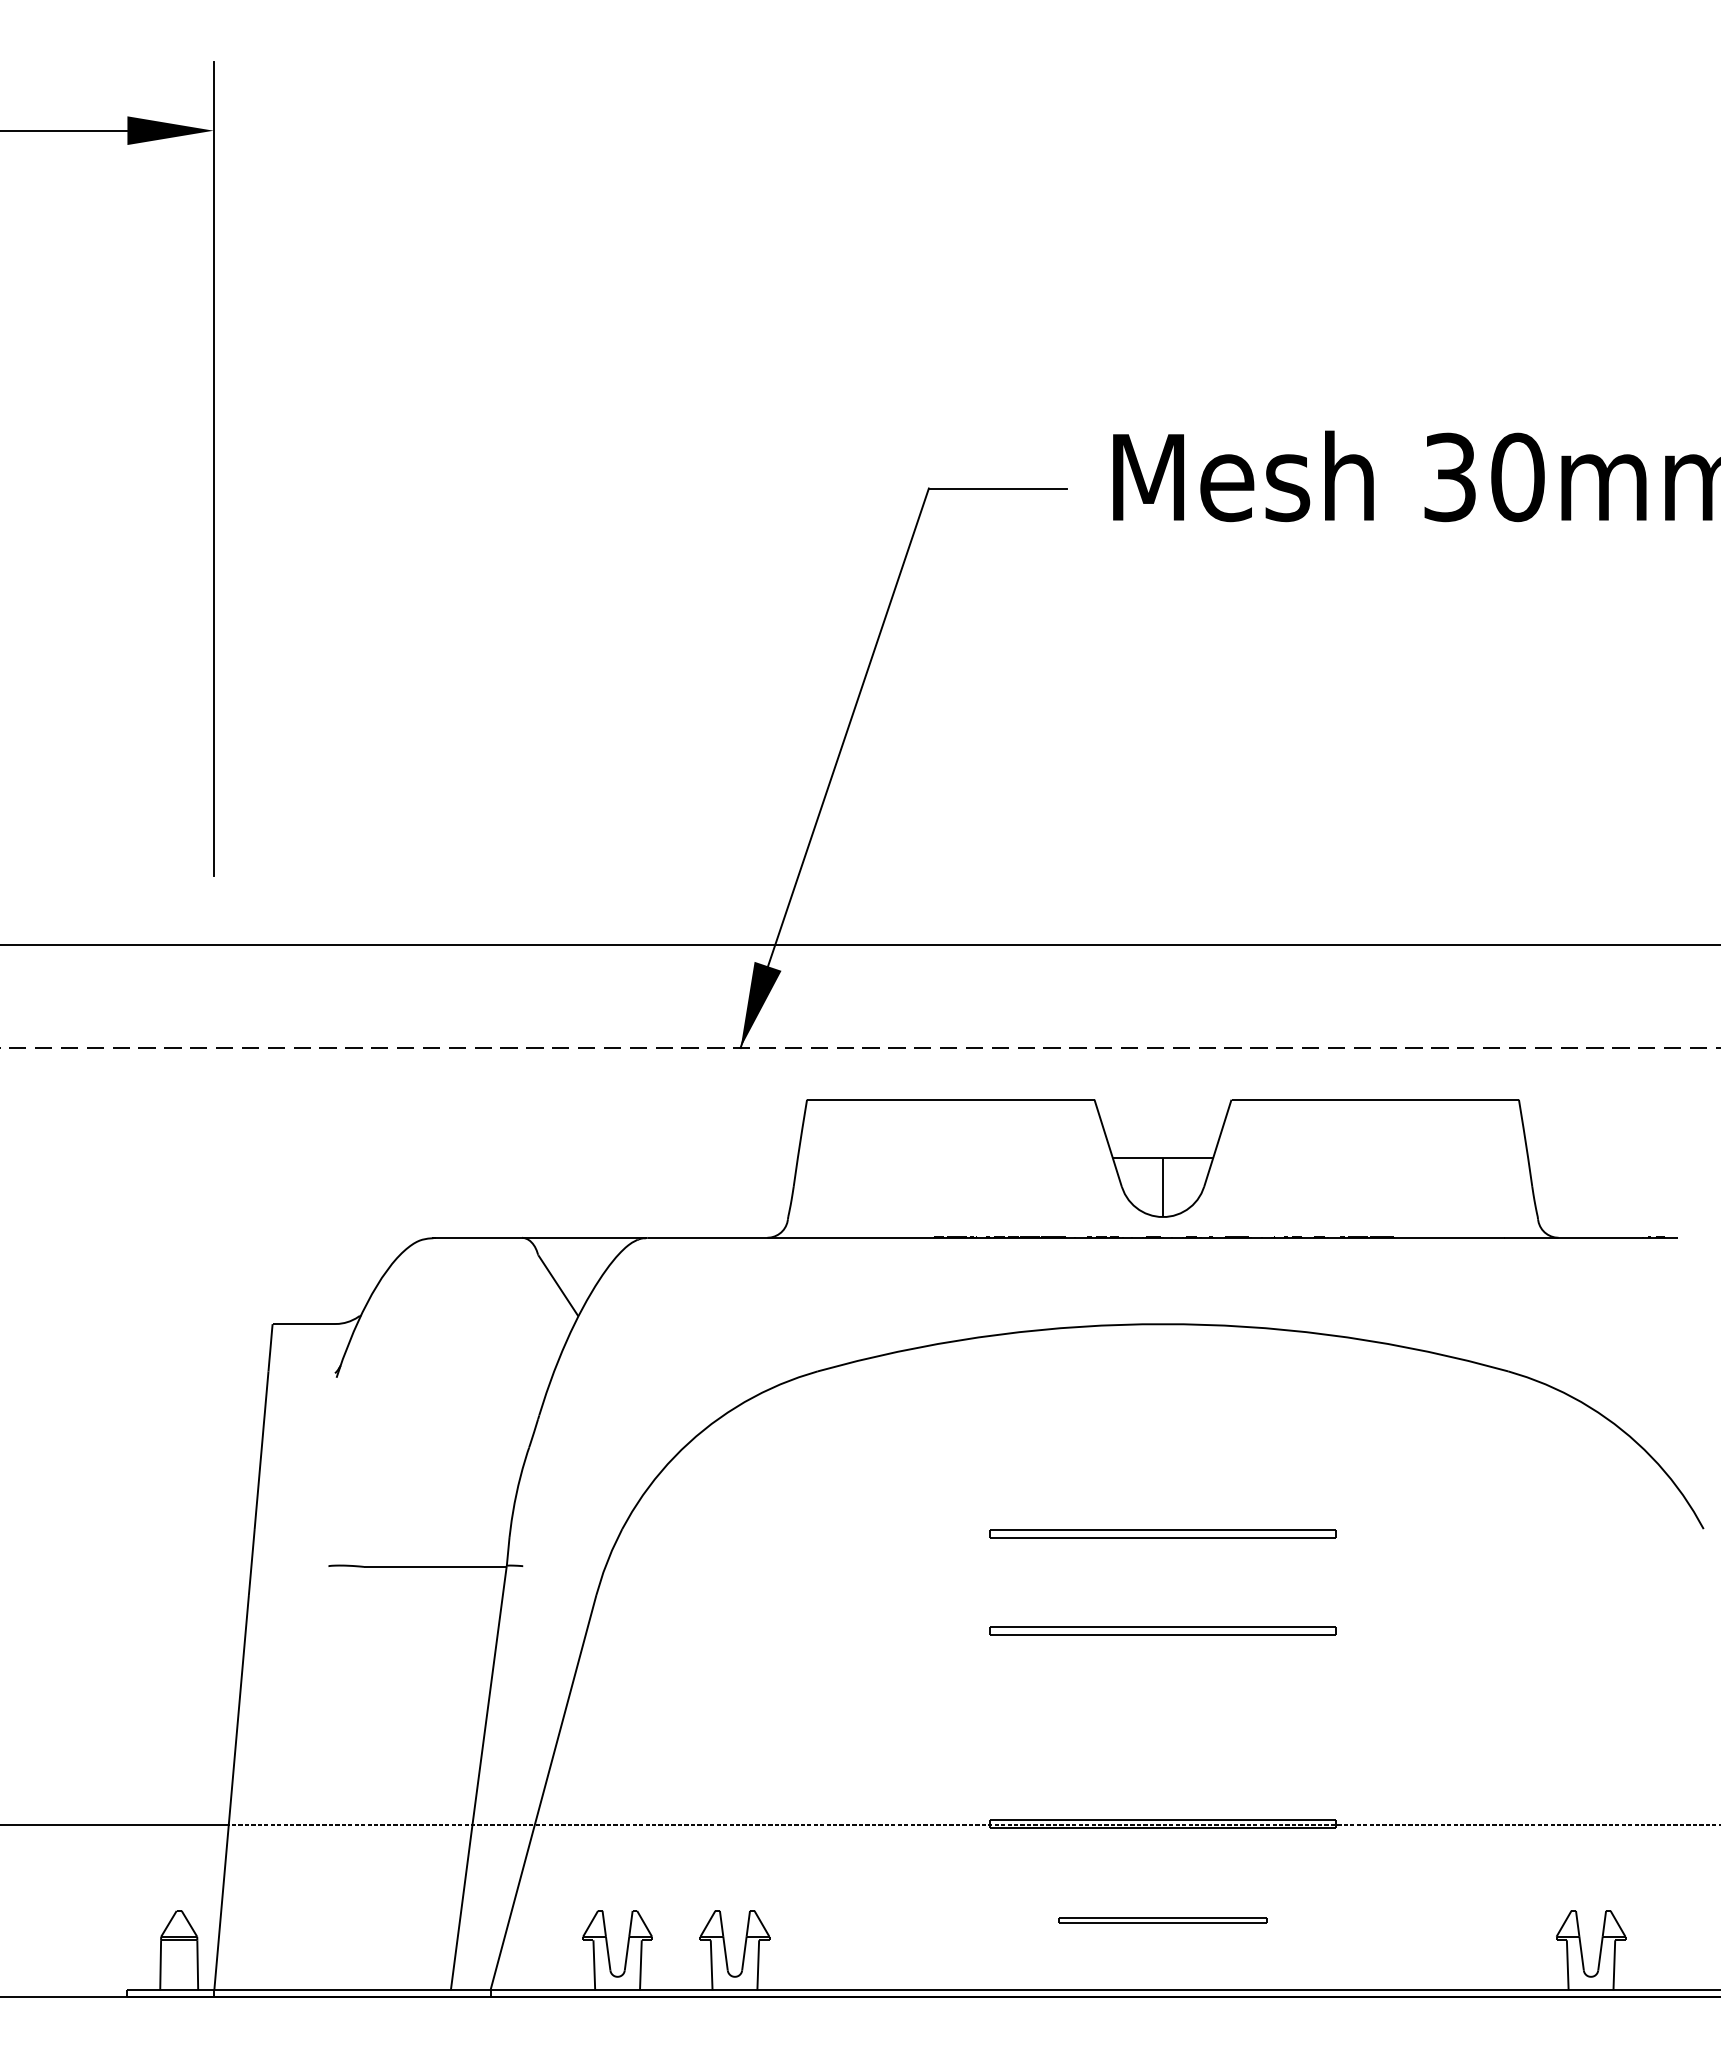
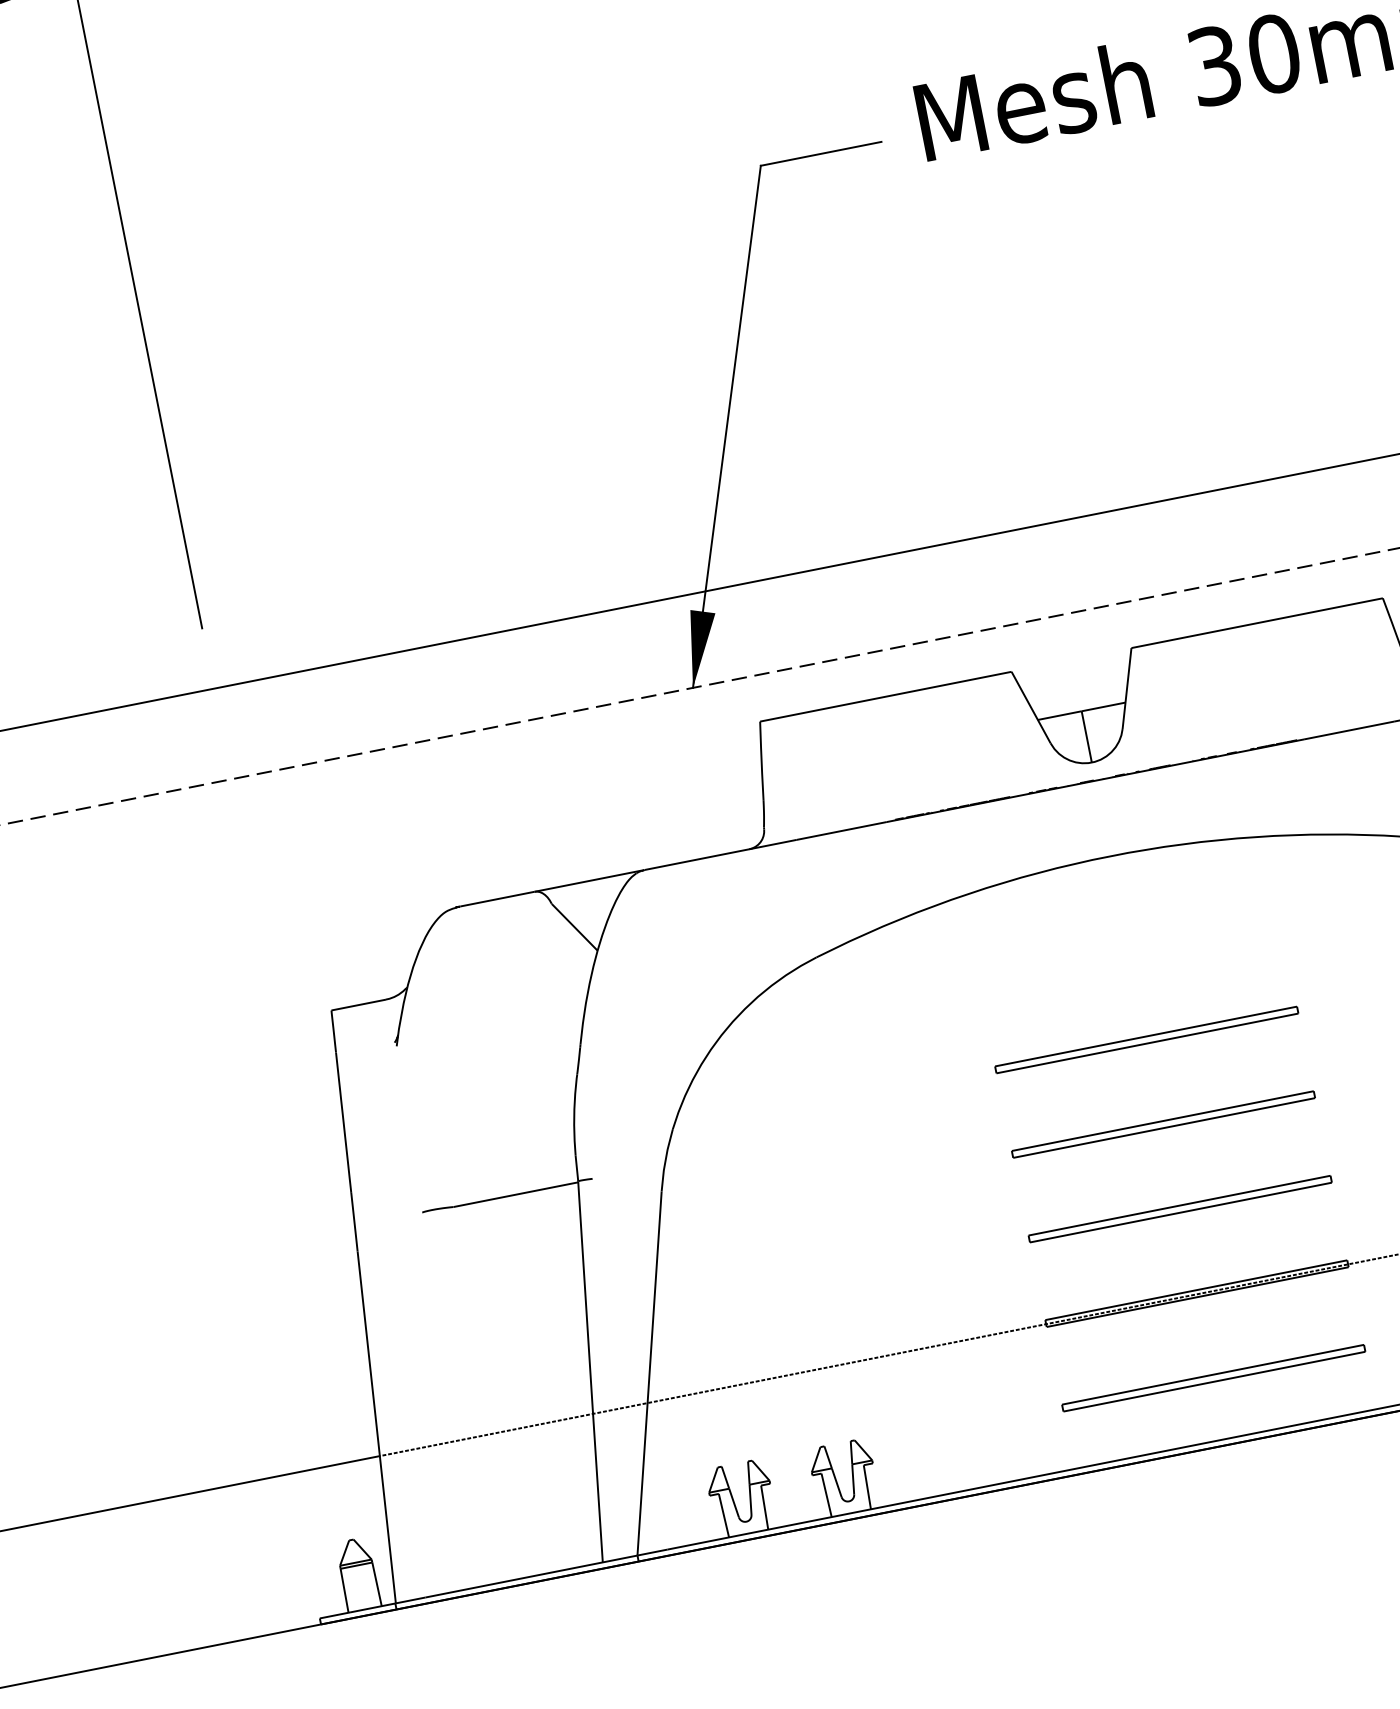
part: (1162, 1727) -> (1179, 1209), added
part: (1162, 1920) -> (1213, 1378), size x1.67

